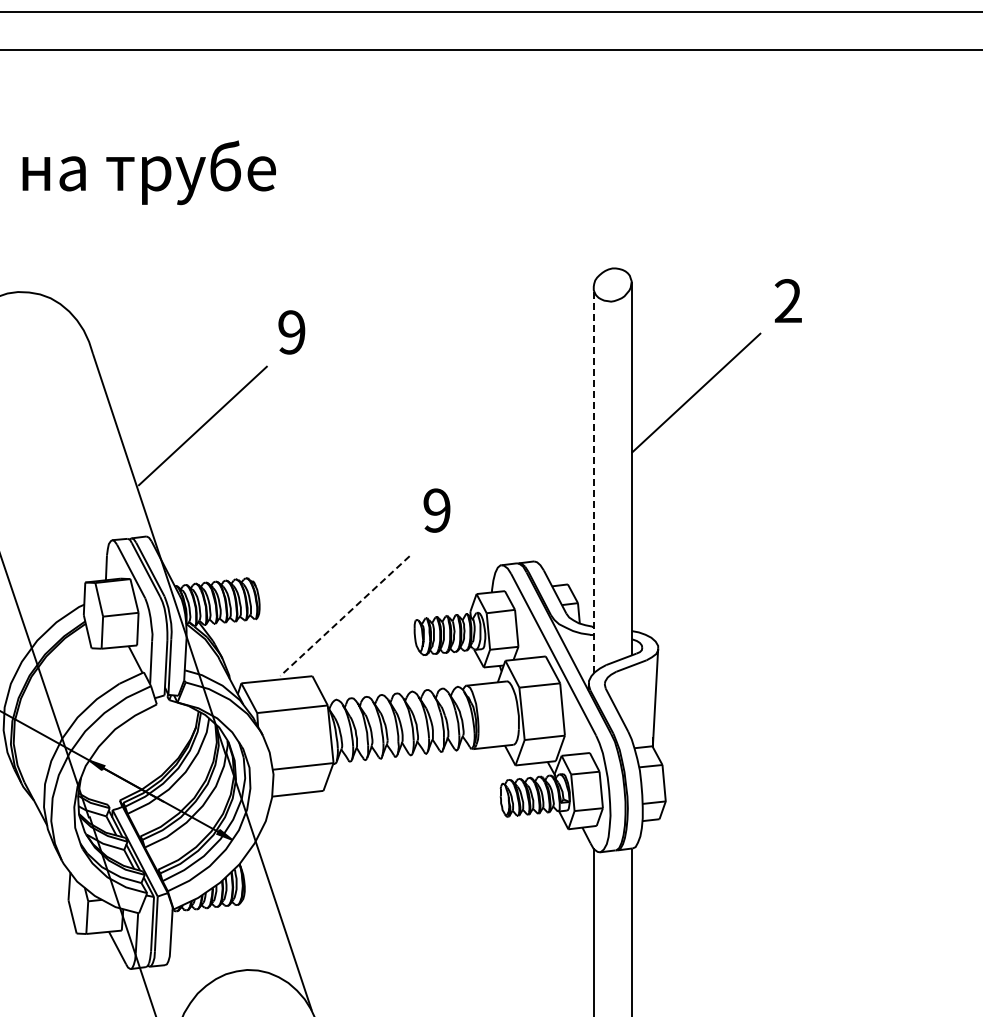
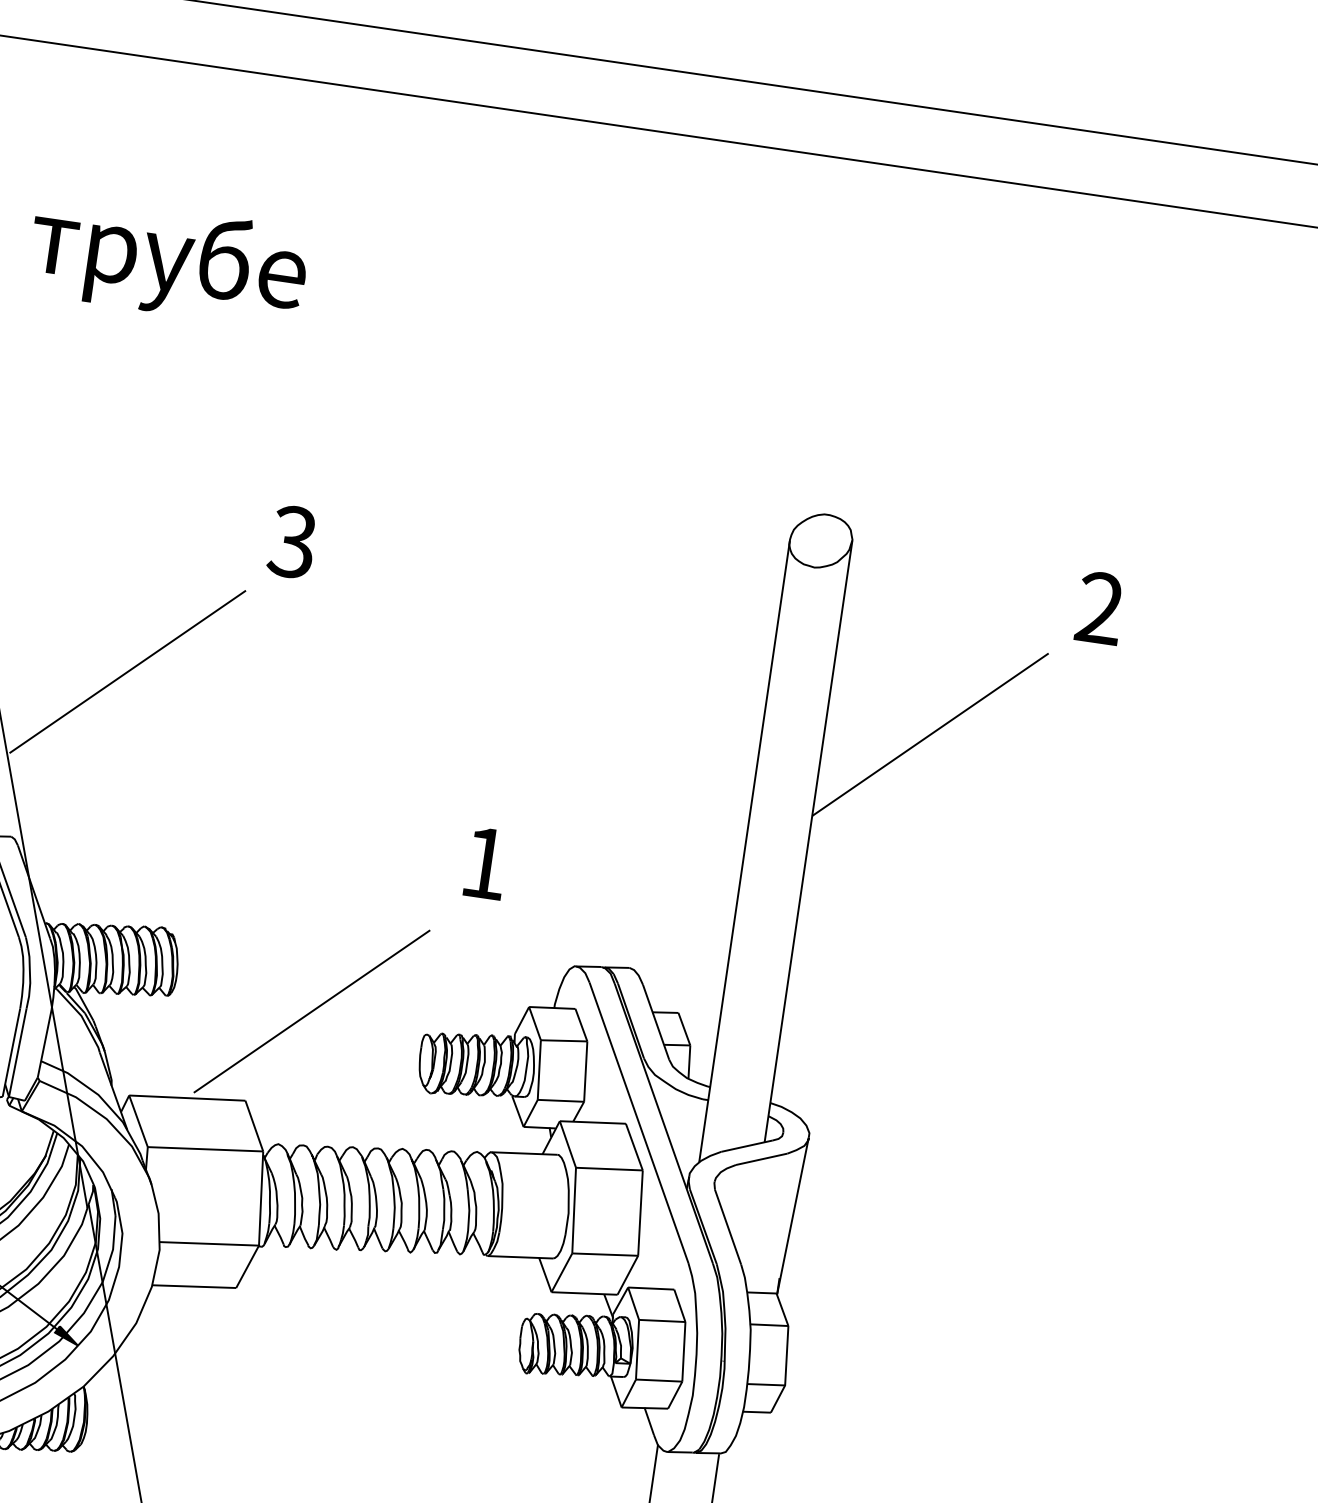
text: (291, 332) -> (292, 542), 9 -> 3
line: (593, 480) -> (744, 851), dashed -> solid
text: (436, 510) -> (484, 862), 9 -> 1
line: (344, 616) -> (311, 1012), dashed -> solid

